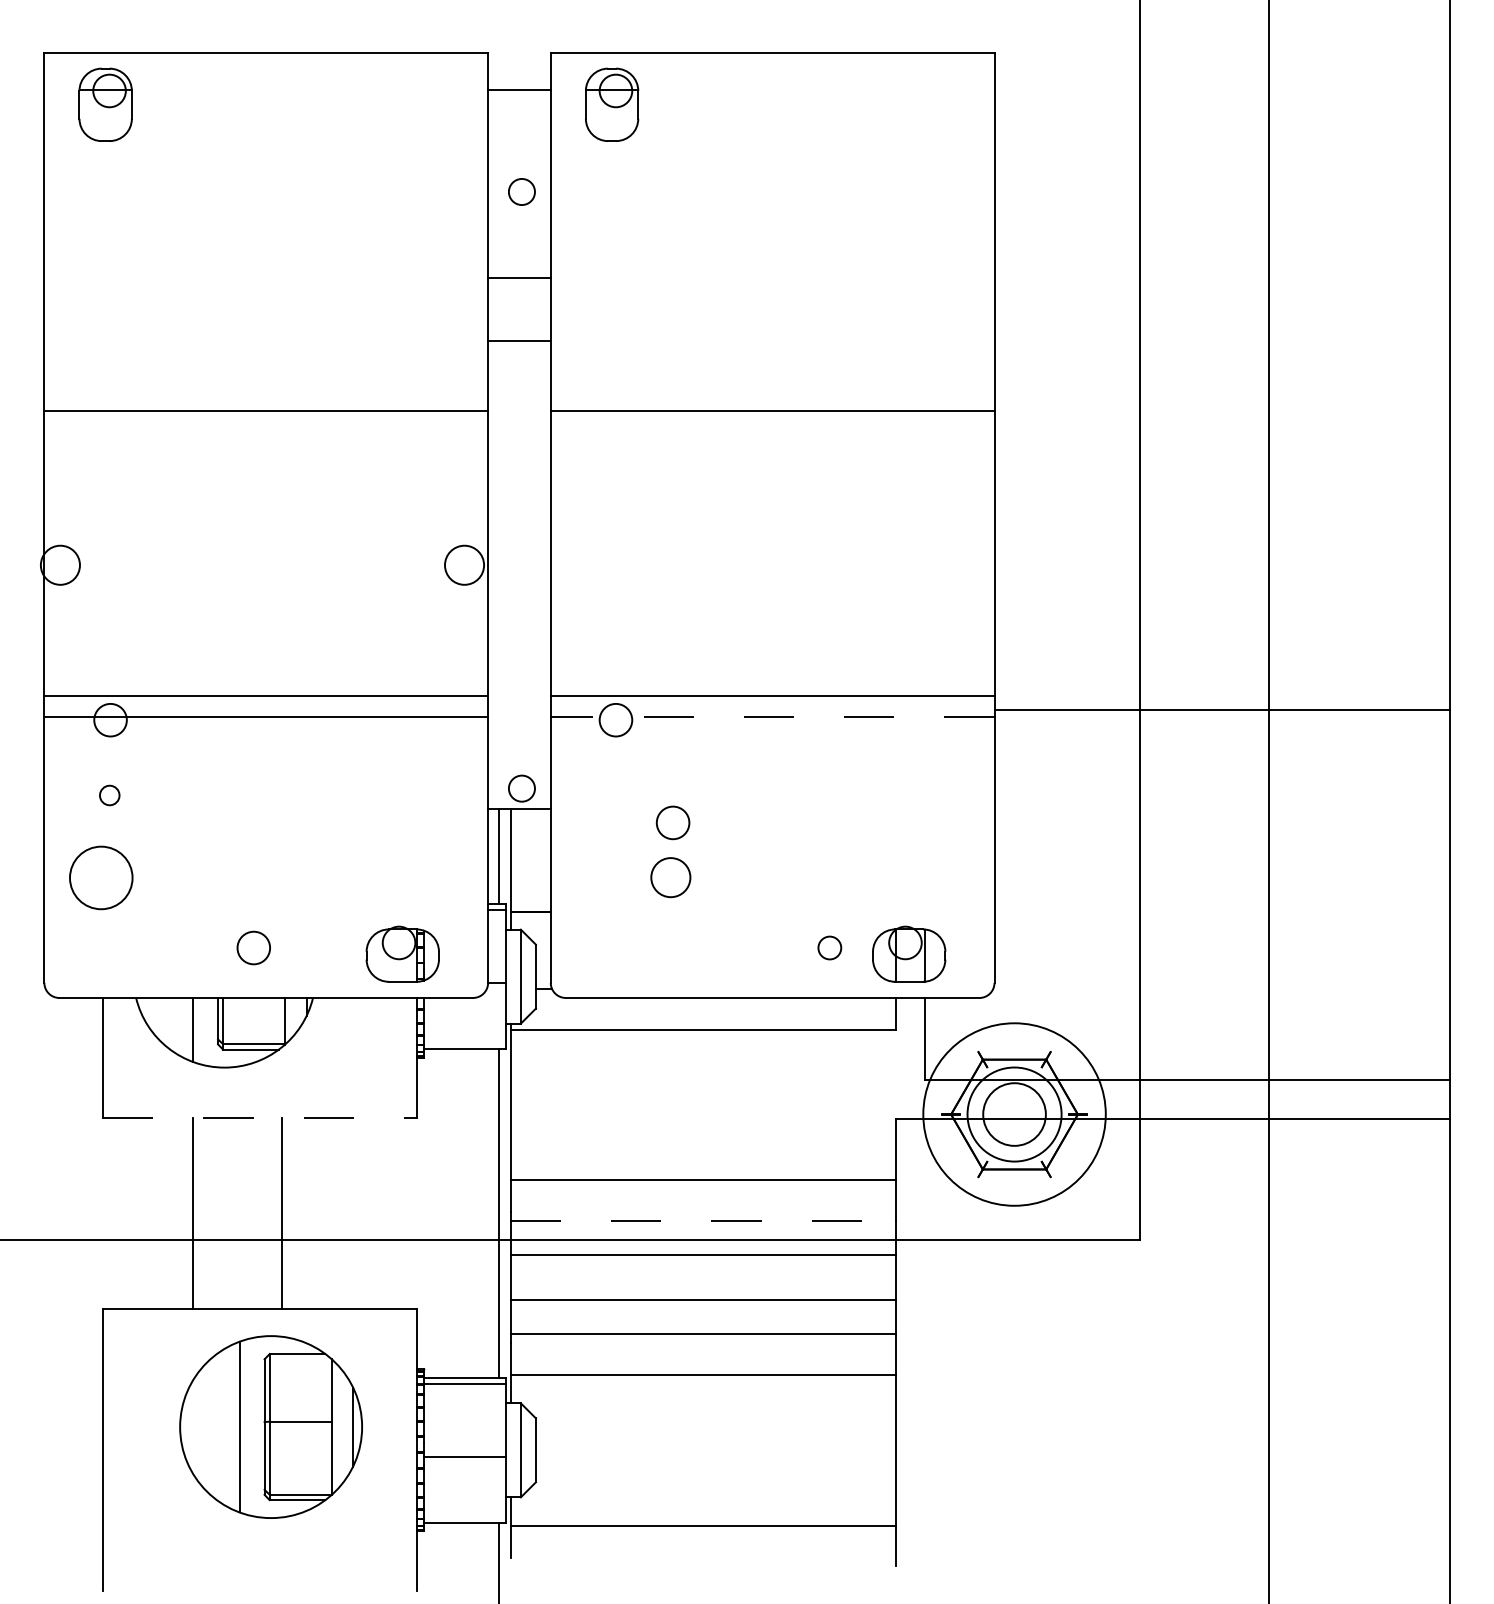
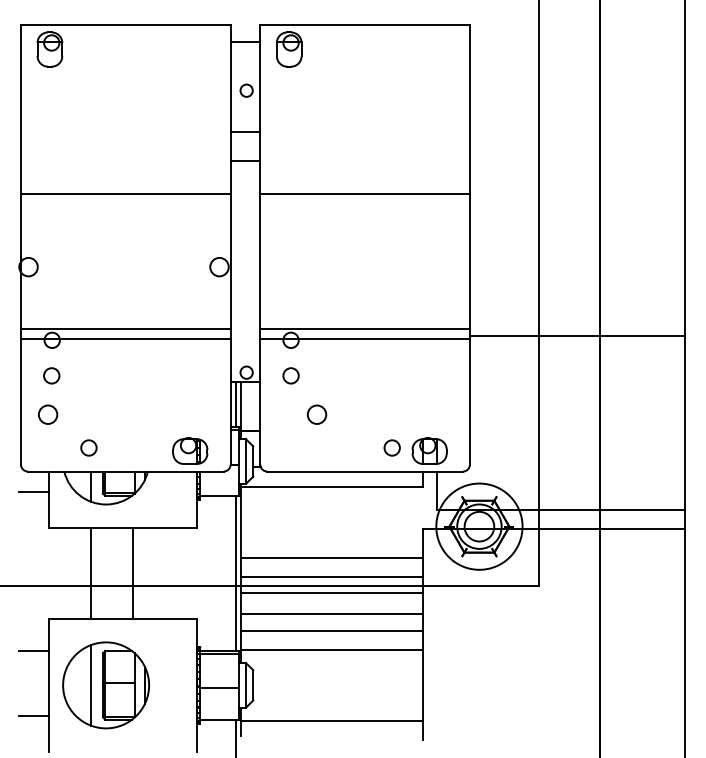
line: (773, 716) -> (365, 338), dashed -> solid
circle: (108, 794) -> (51, 375), size x1.67
circle: (671, 822) -> (290, 375), moved
circle: (102, 877) -> (48, 414), size x0.62
circle: (252, 946) -> (88, 447), moved
circle: (828, 946) -> (391, 447), size x1.43
line: (70, 1040) -> (33, 491), added
line: (261, 1118) -> (123, 528), dashed -> solid
line: (703, 1219) -> (332, 576), dashed -> solid
line: (70, 1378) -> (33, 651), added
part: (269, 1427) -> (105, 685), moved
line: (70, 1514) -> (33, 715), added

